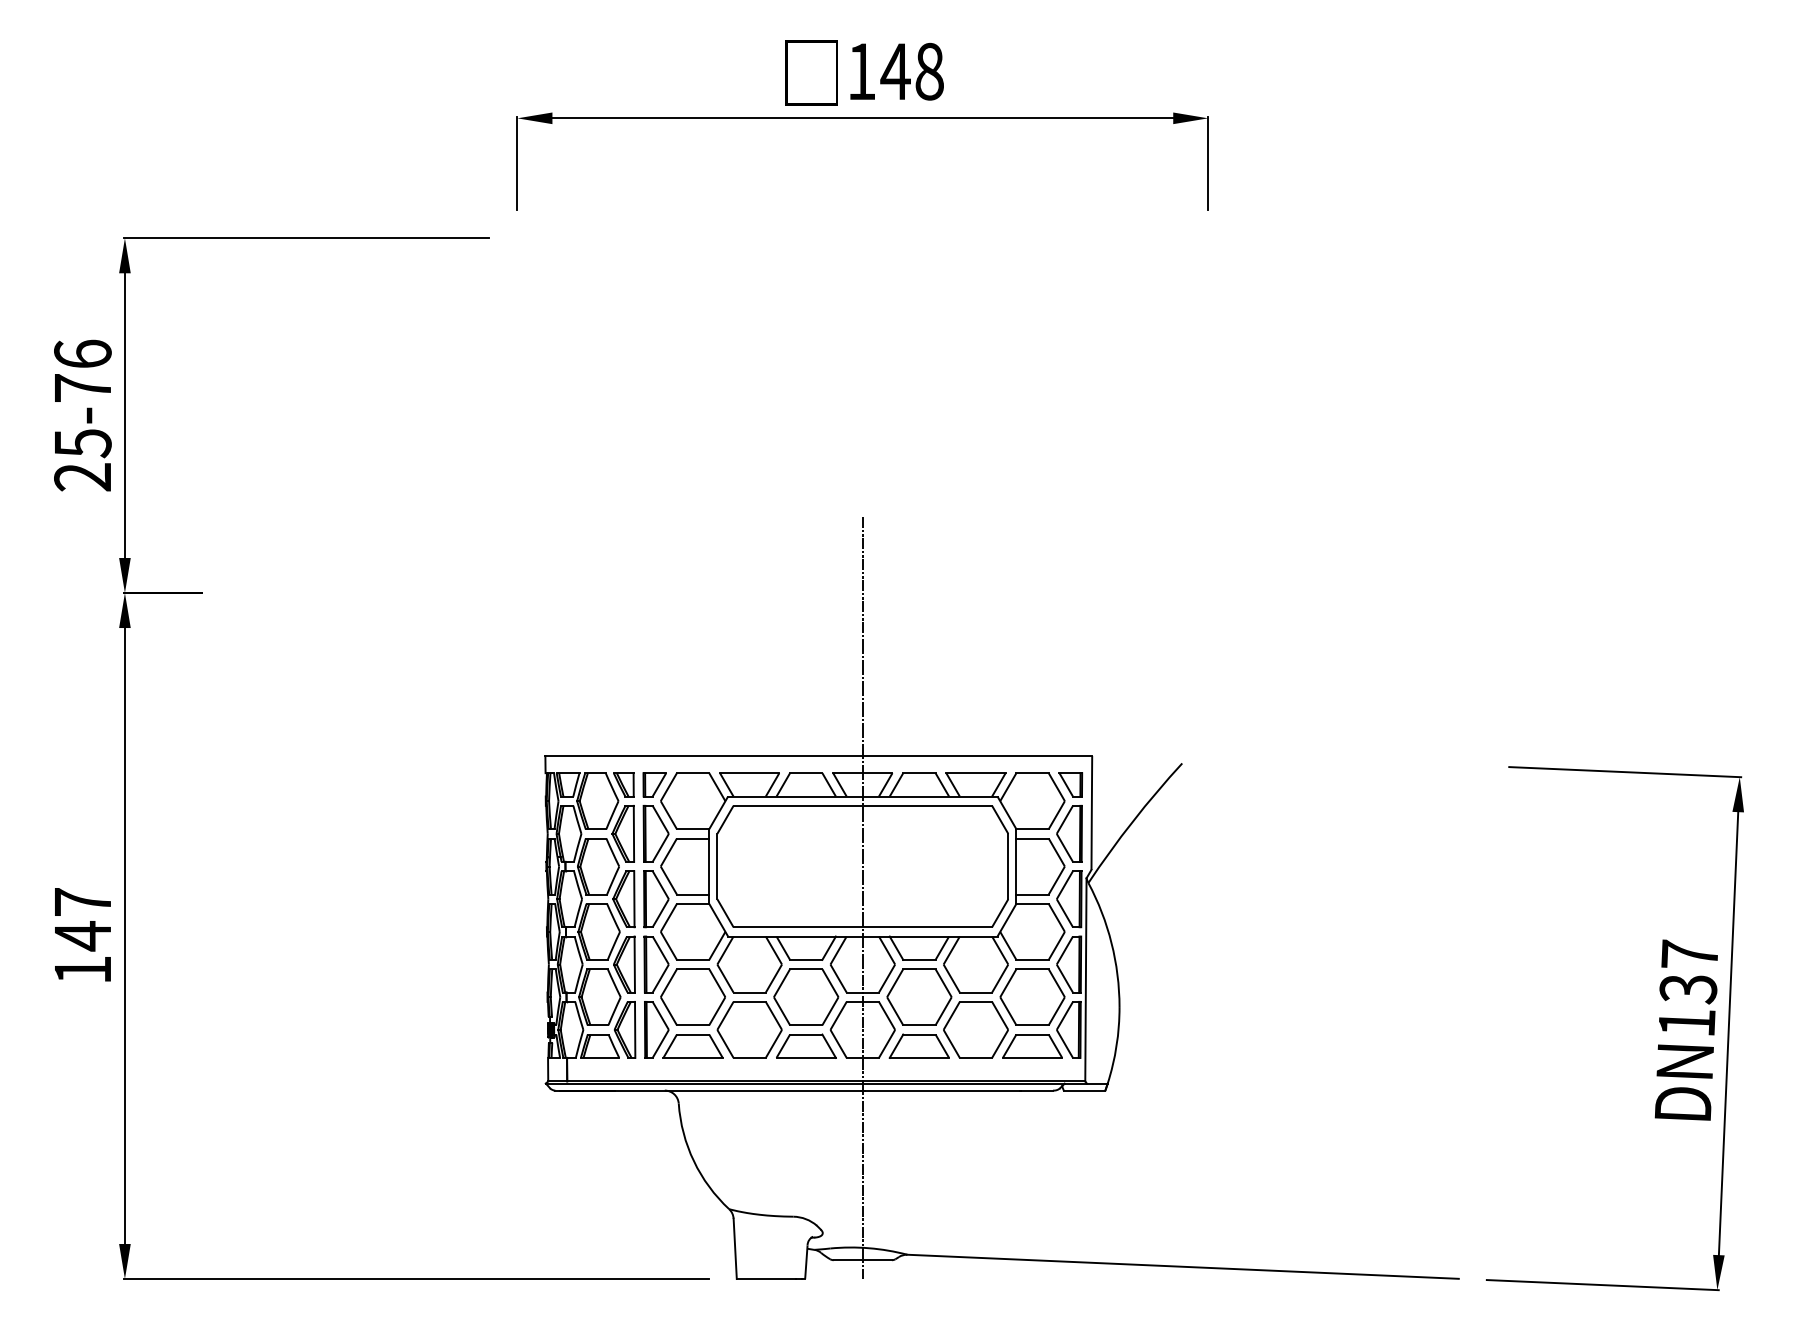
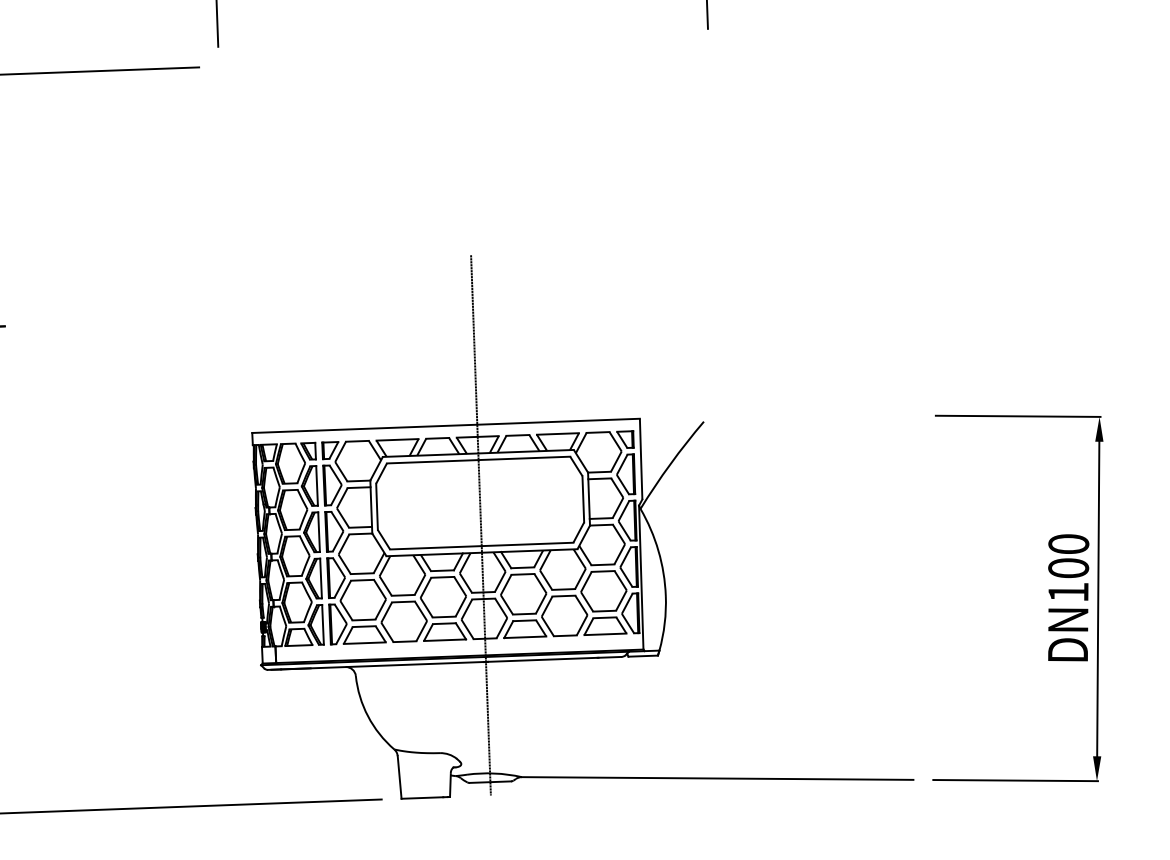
text: (1688, 971) -> (1068, 556), DN137 -> DN100

